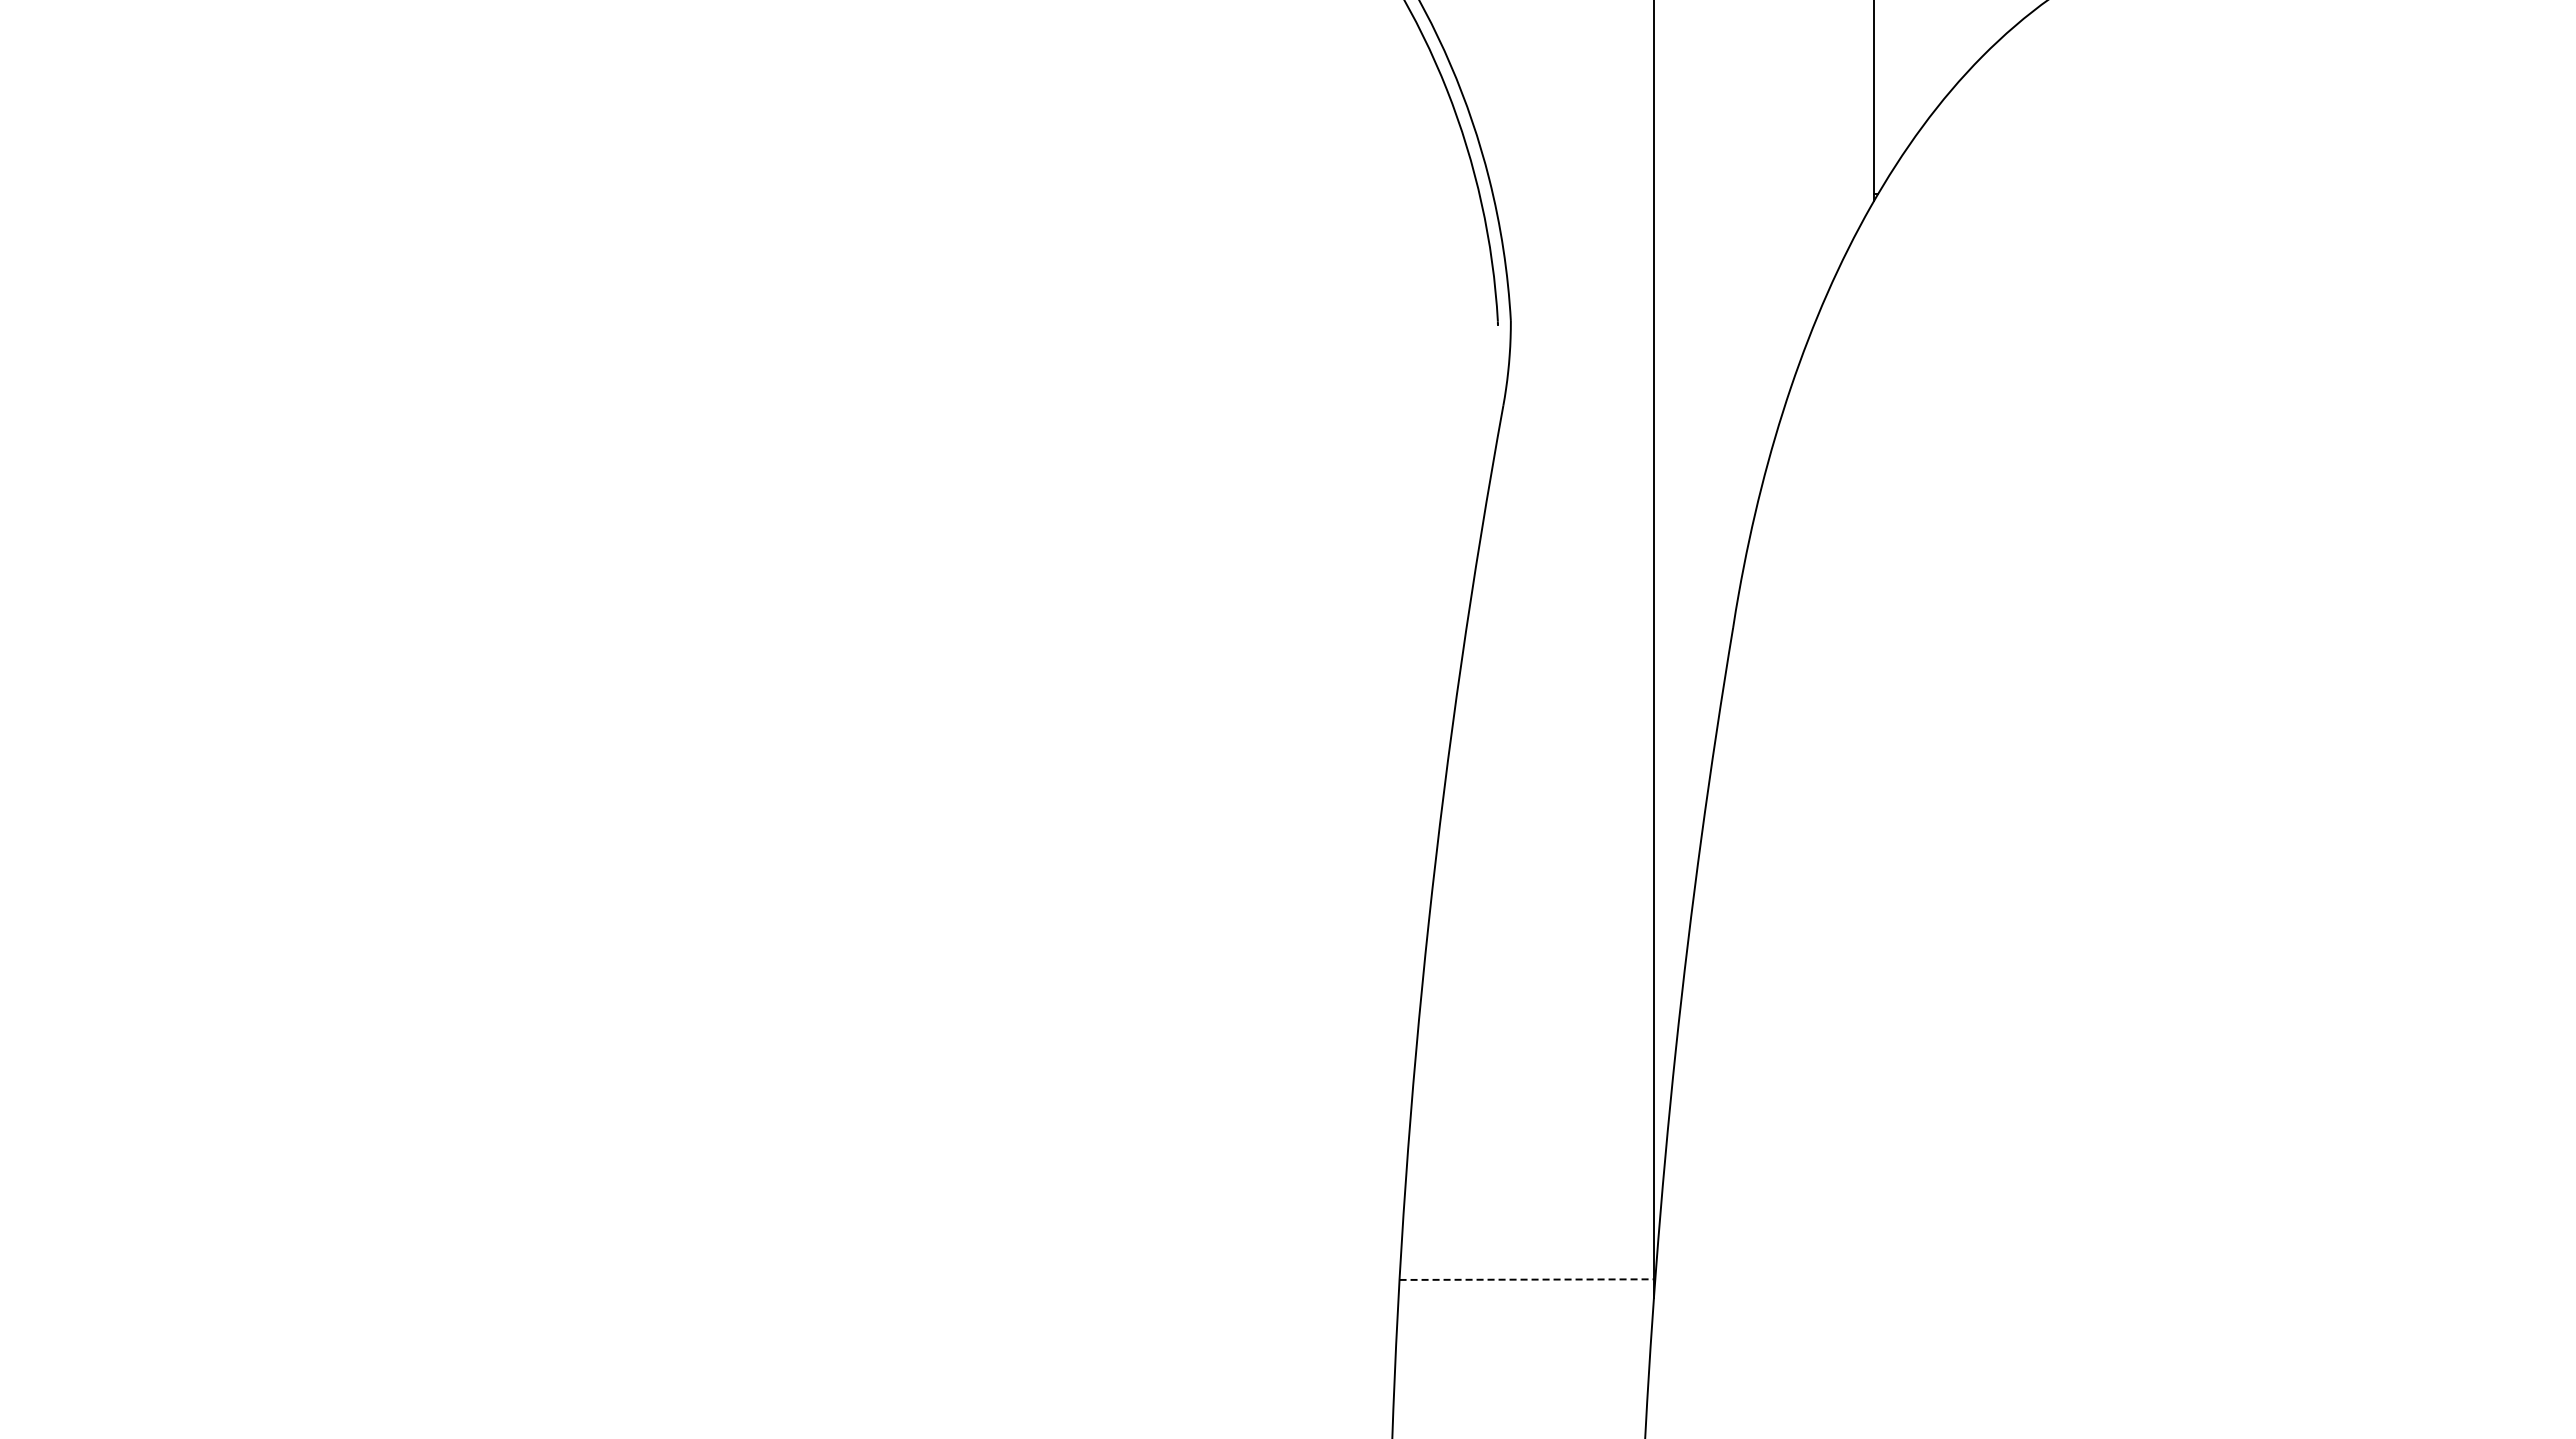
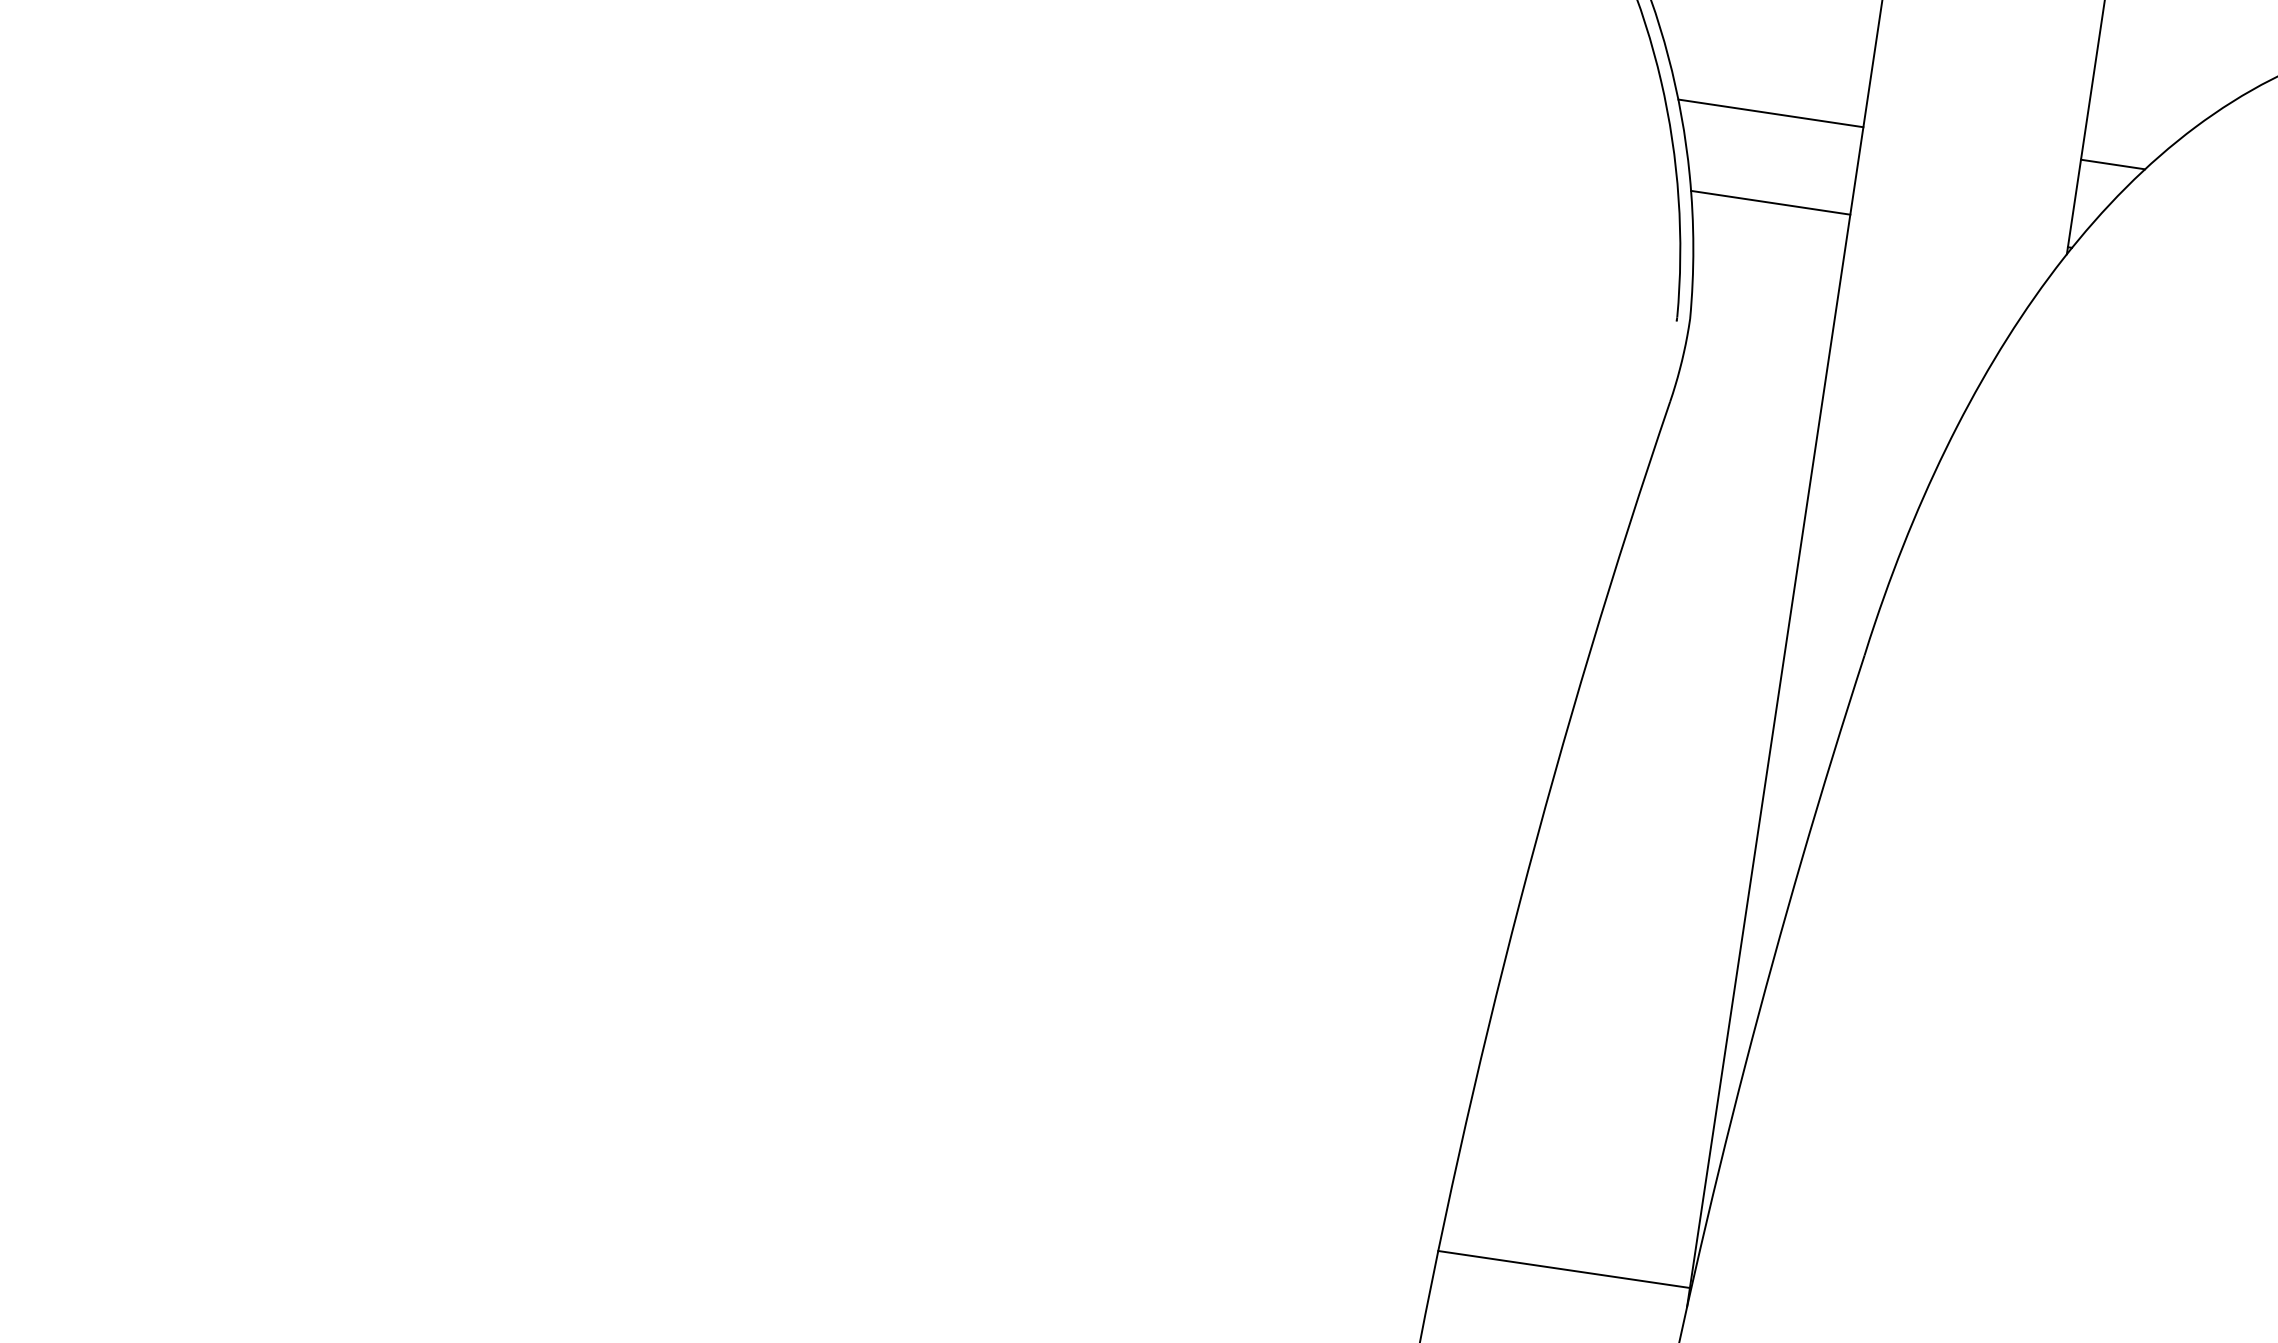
line: (1559, 105) -> (1770, 113), added
line: (1905, 105) -> (2112, 164), added
line: (1572, 194) -> (1769, 203), added
line: (1527, 1279) -> (1564, 1269), dashed -> solid

